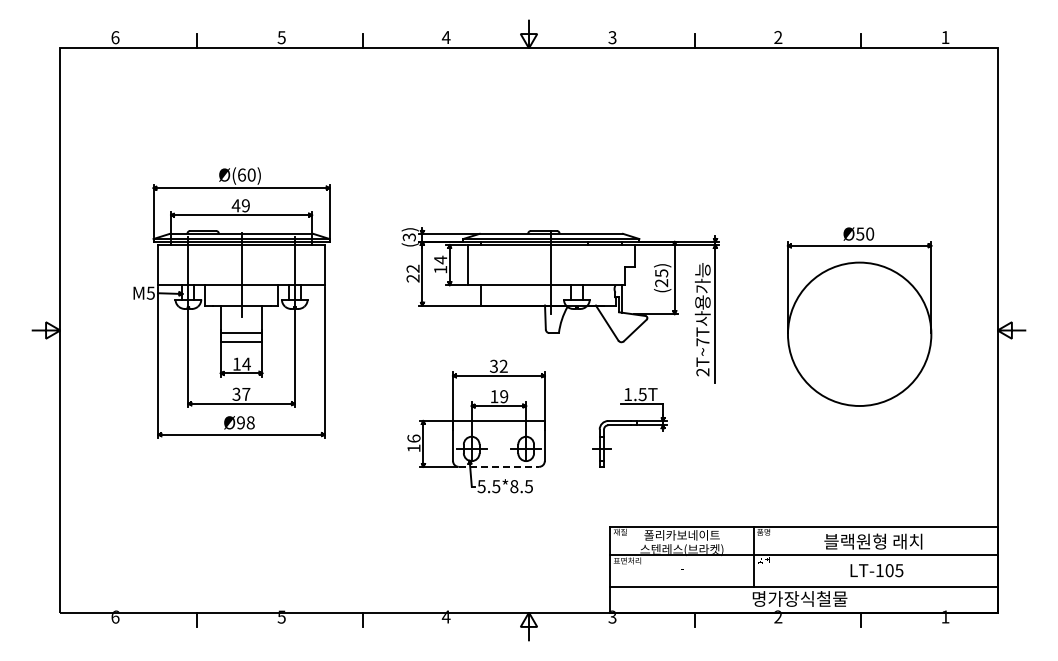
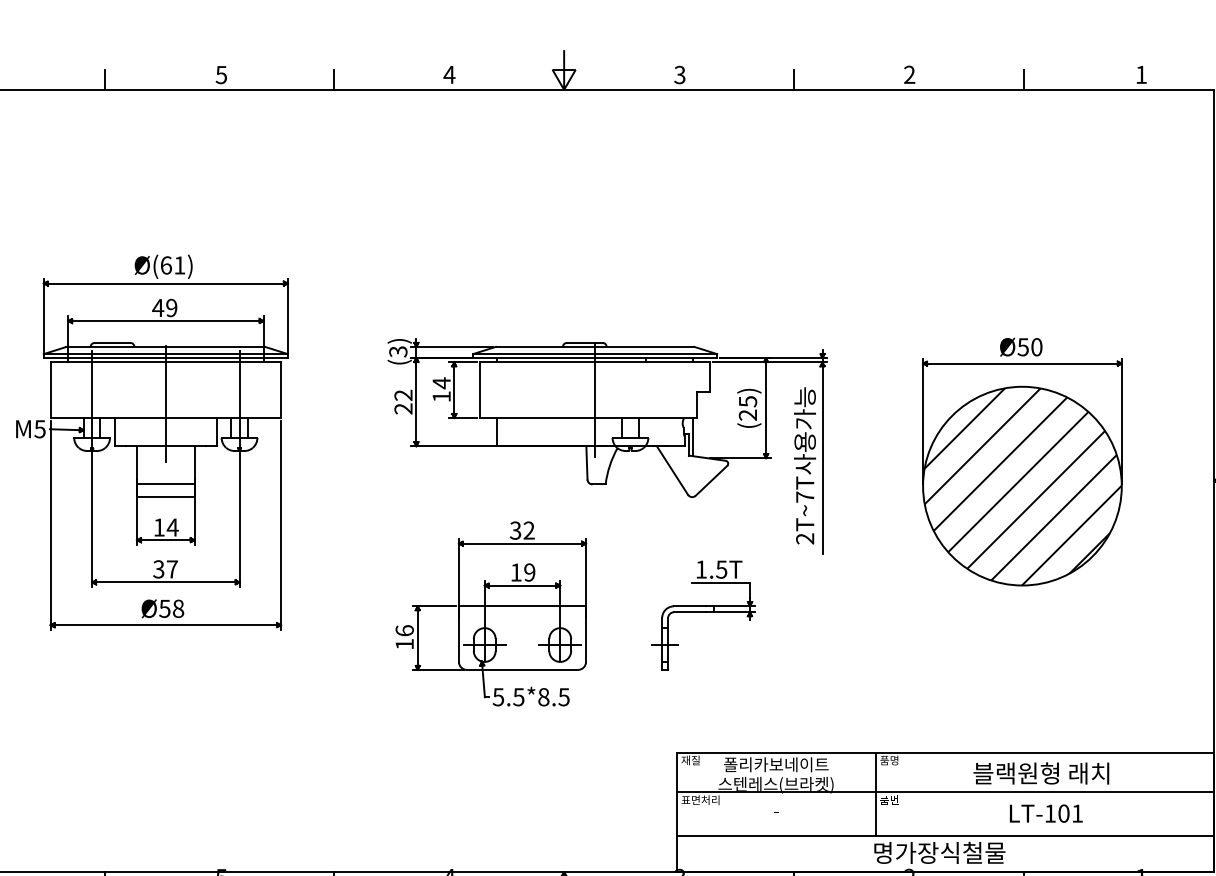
text: (251, 174) -> (179, 264), Ø(60) -> Ø(61)
hatch: (860, 334) -> (1023, 486), added
text: (240, 422) -> (164, 608), Ø98 -> Ø58
line: (499, 466) -> (523, 669), dashed -> solid
text: (899, 570) -> (1077, 813), LT-105 -> LT-101

